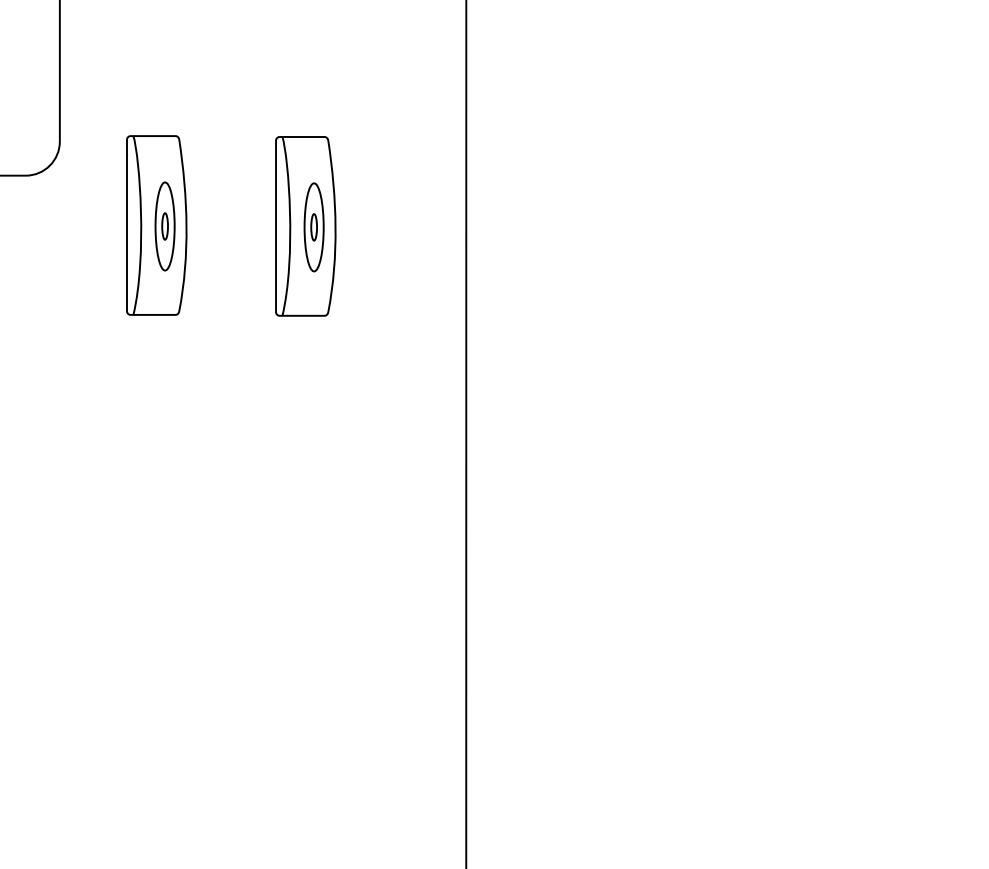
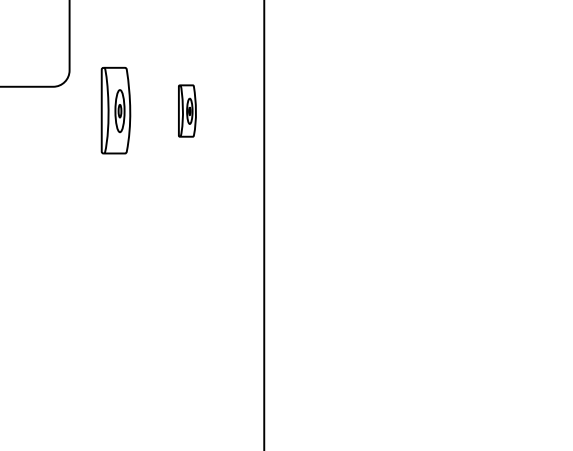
part: (306, 225) -> (187, 110), size x0.6

